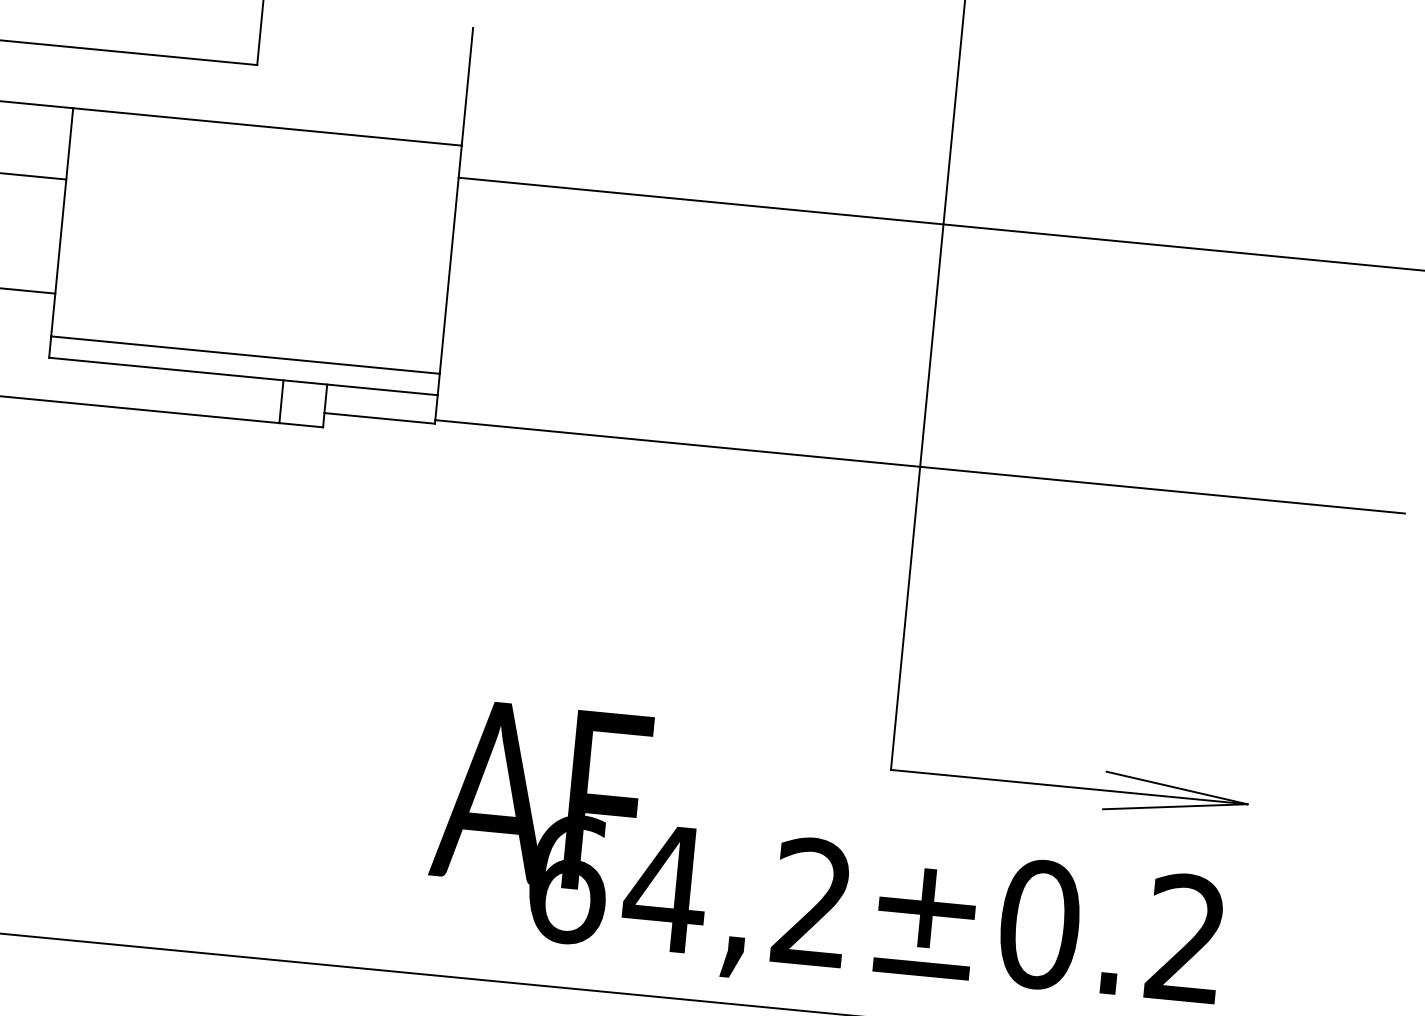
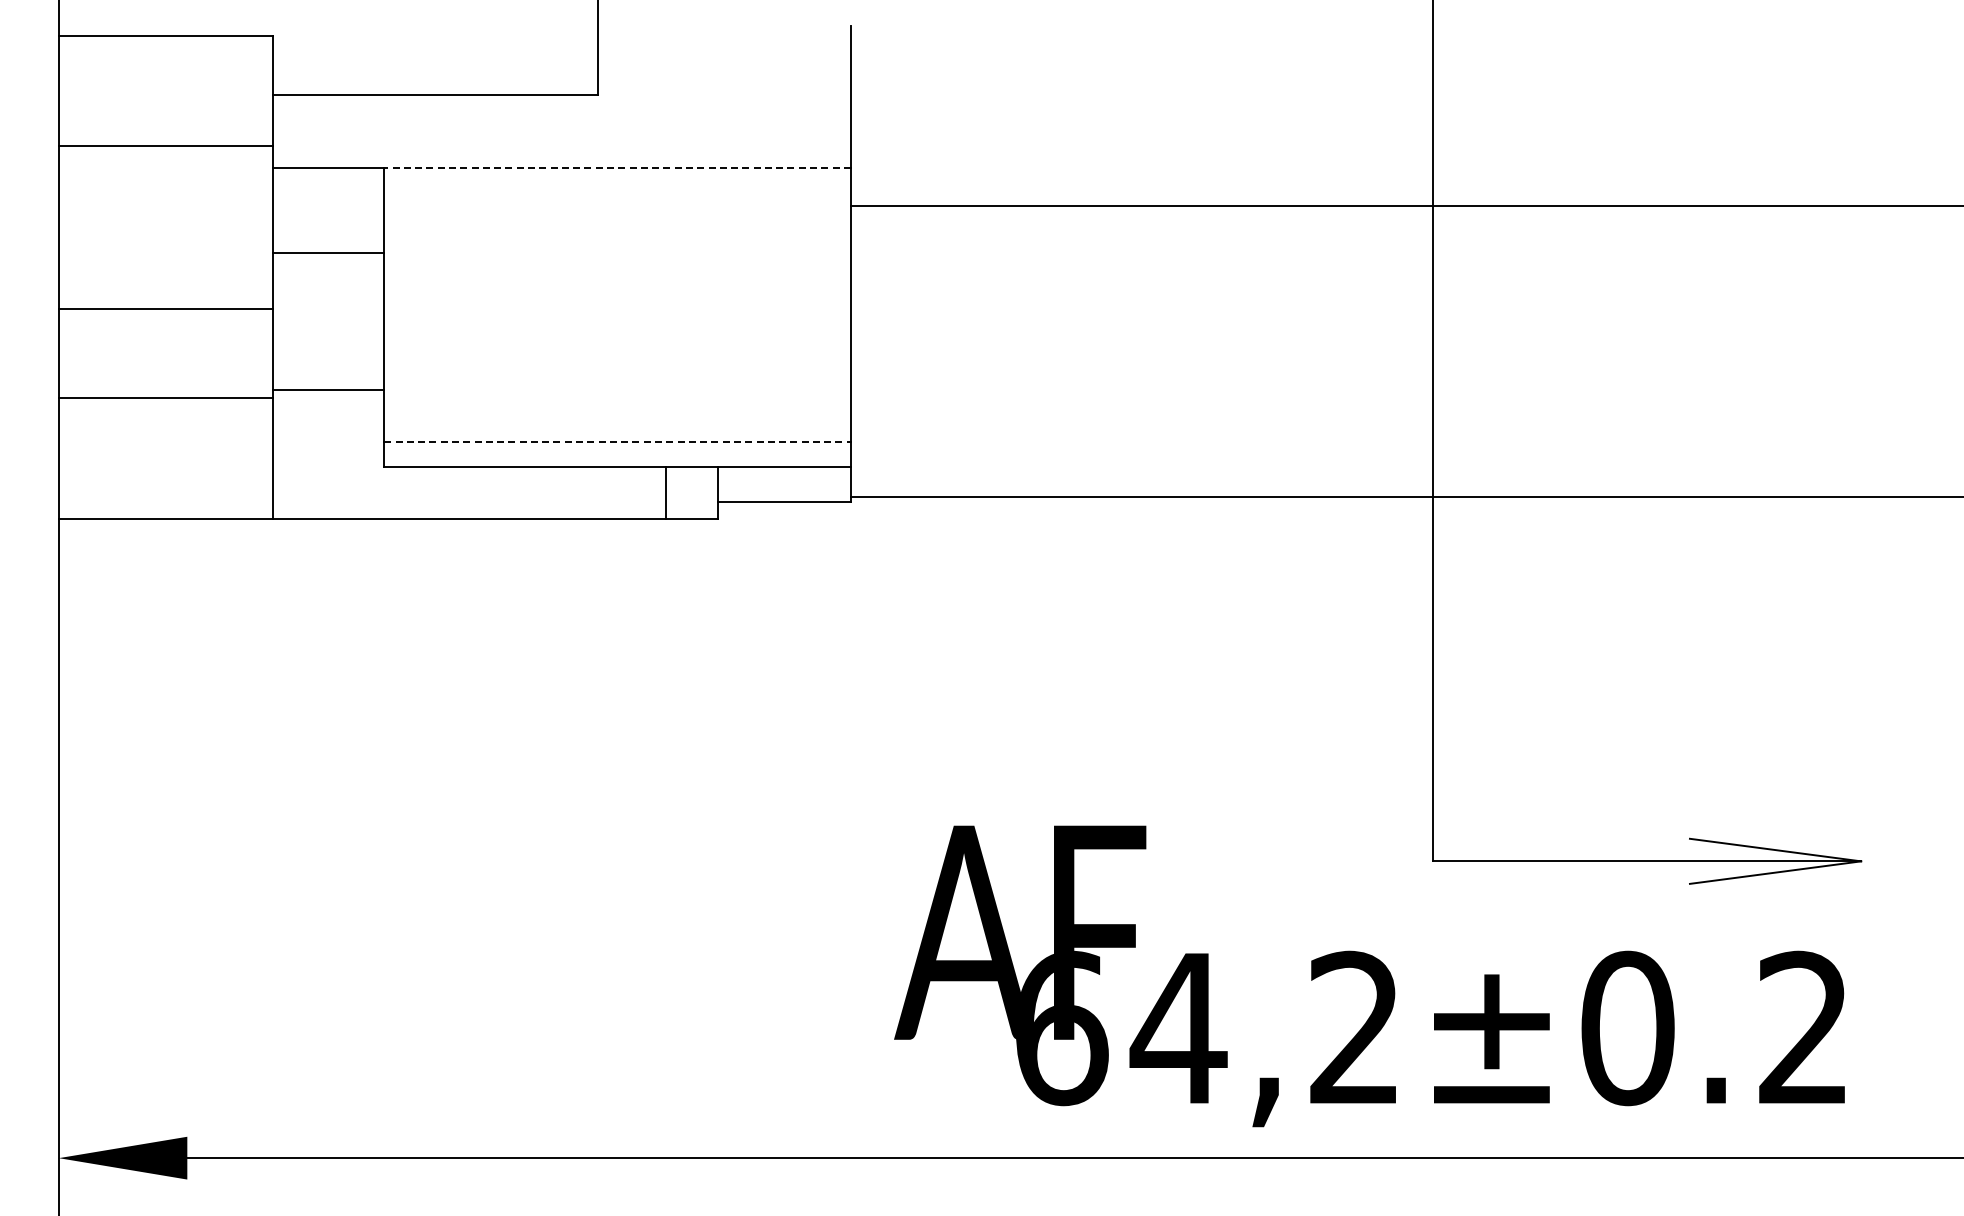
line: (267, 126) -> (617, 167), solid -> dashed
line: (246, 354) -> (618, 441), solid -> dashed

